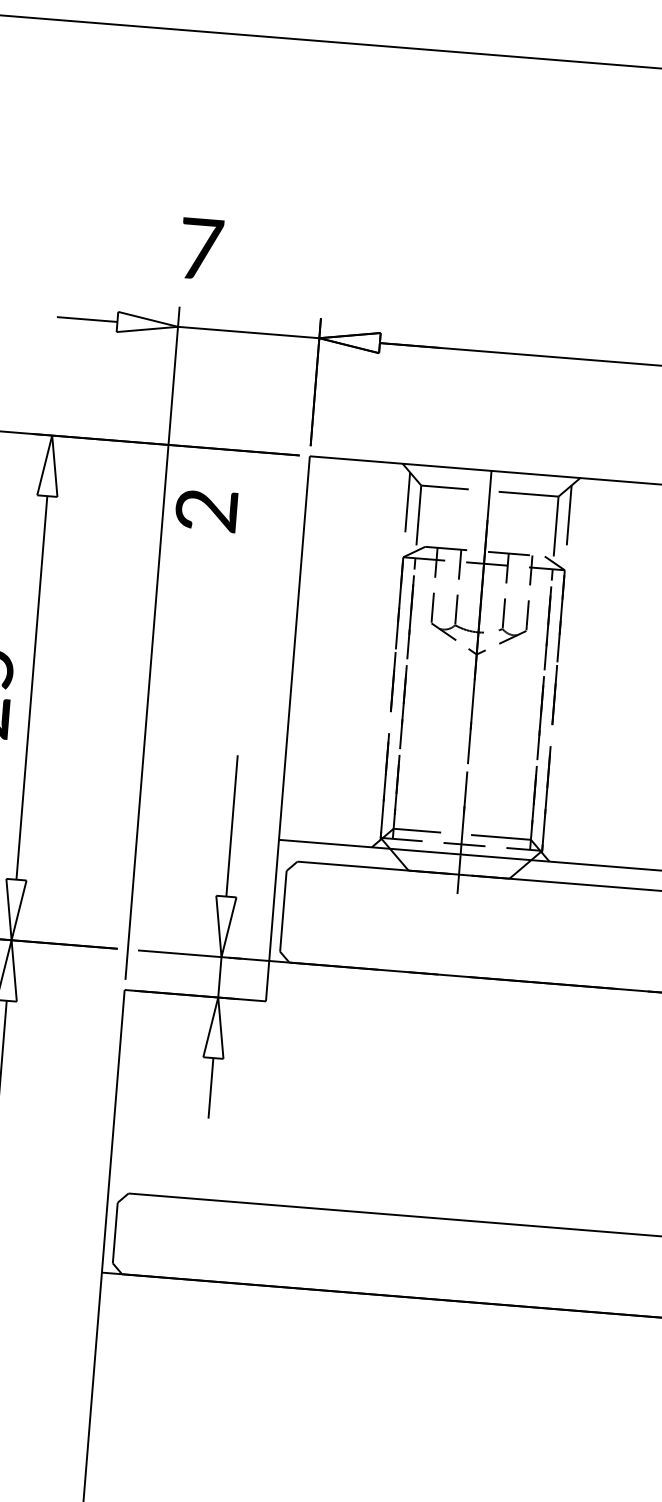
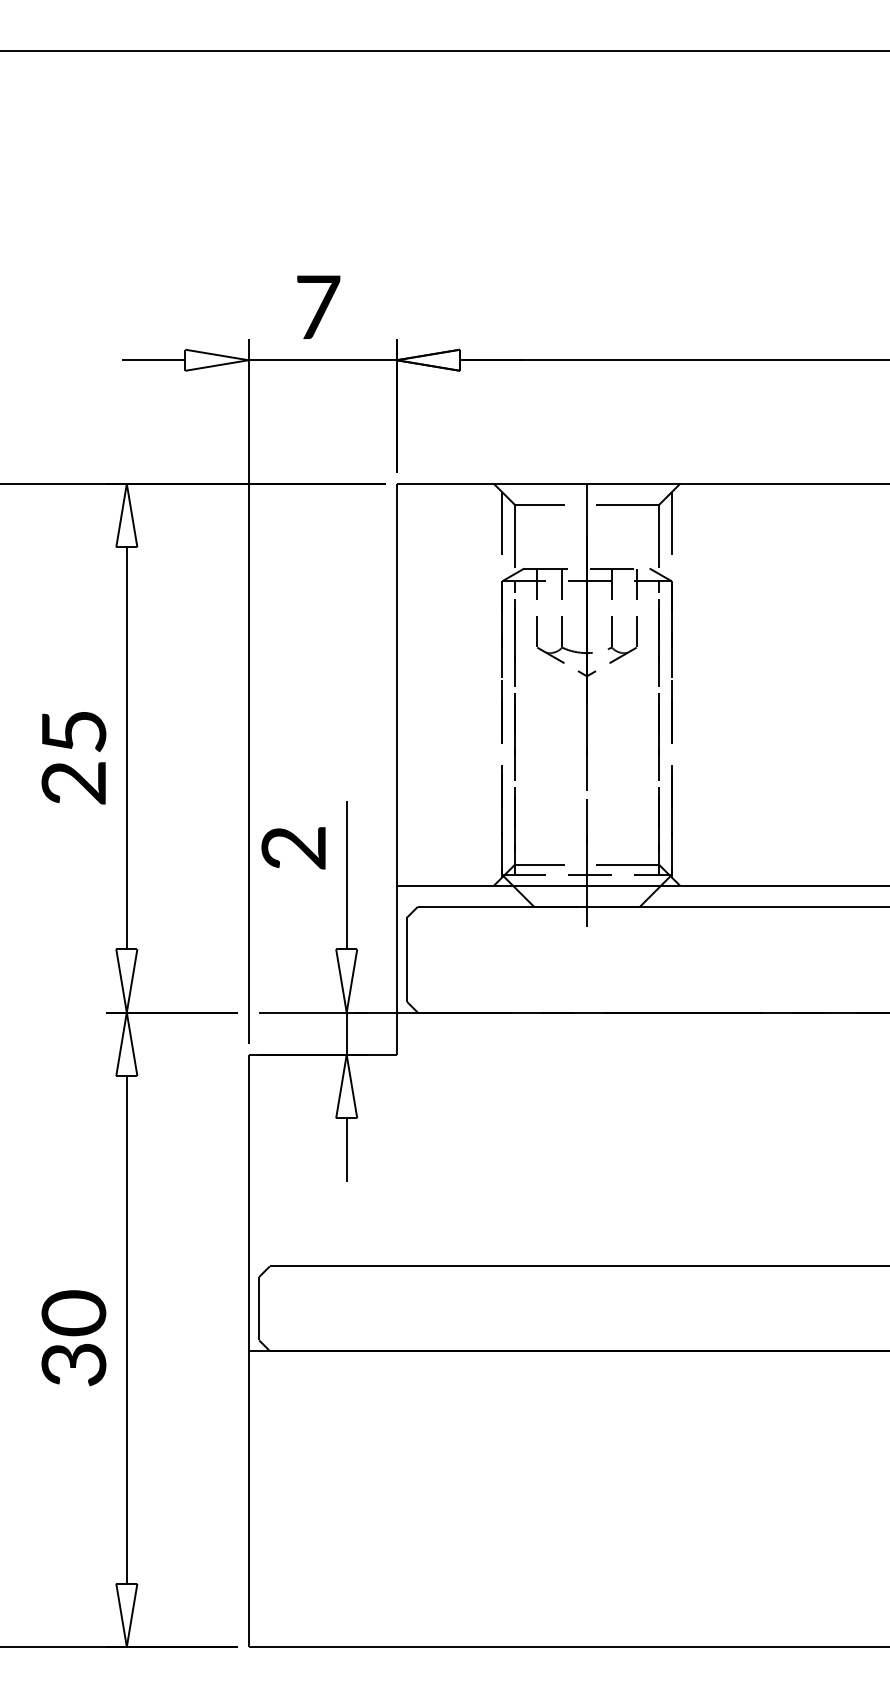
text: (201, 248) -> (318, 306), moved
text: (206, 510) -> (293, 848), moved

